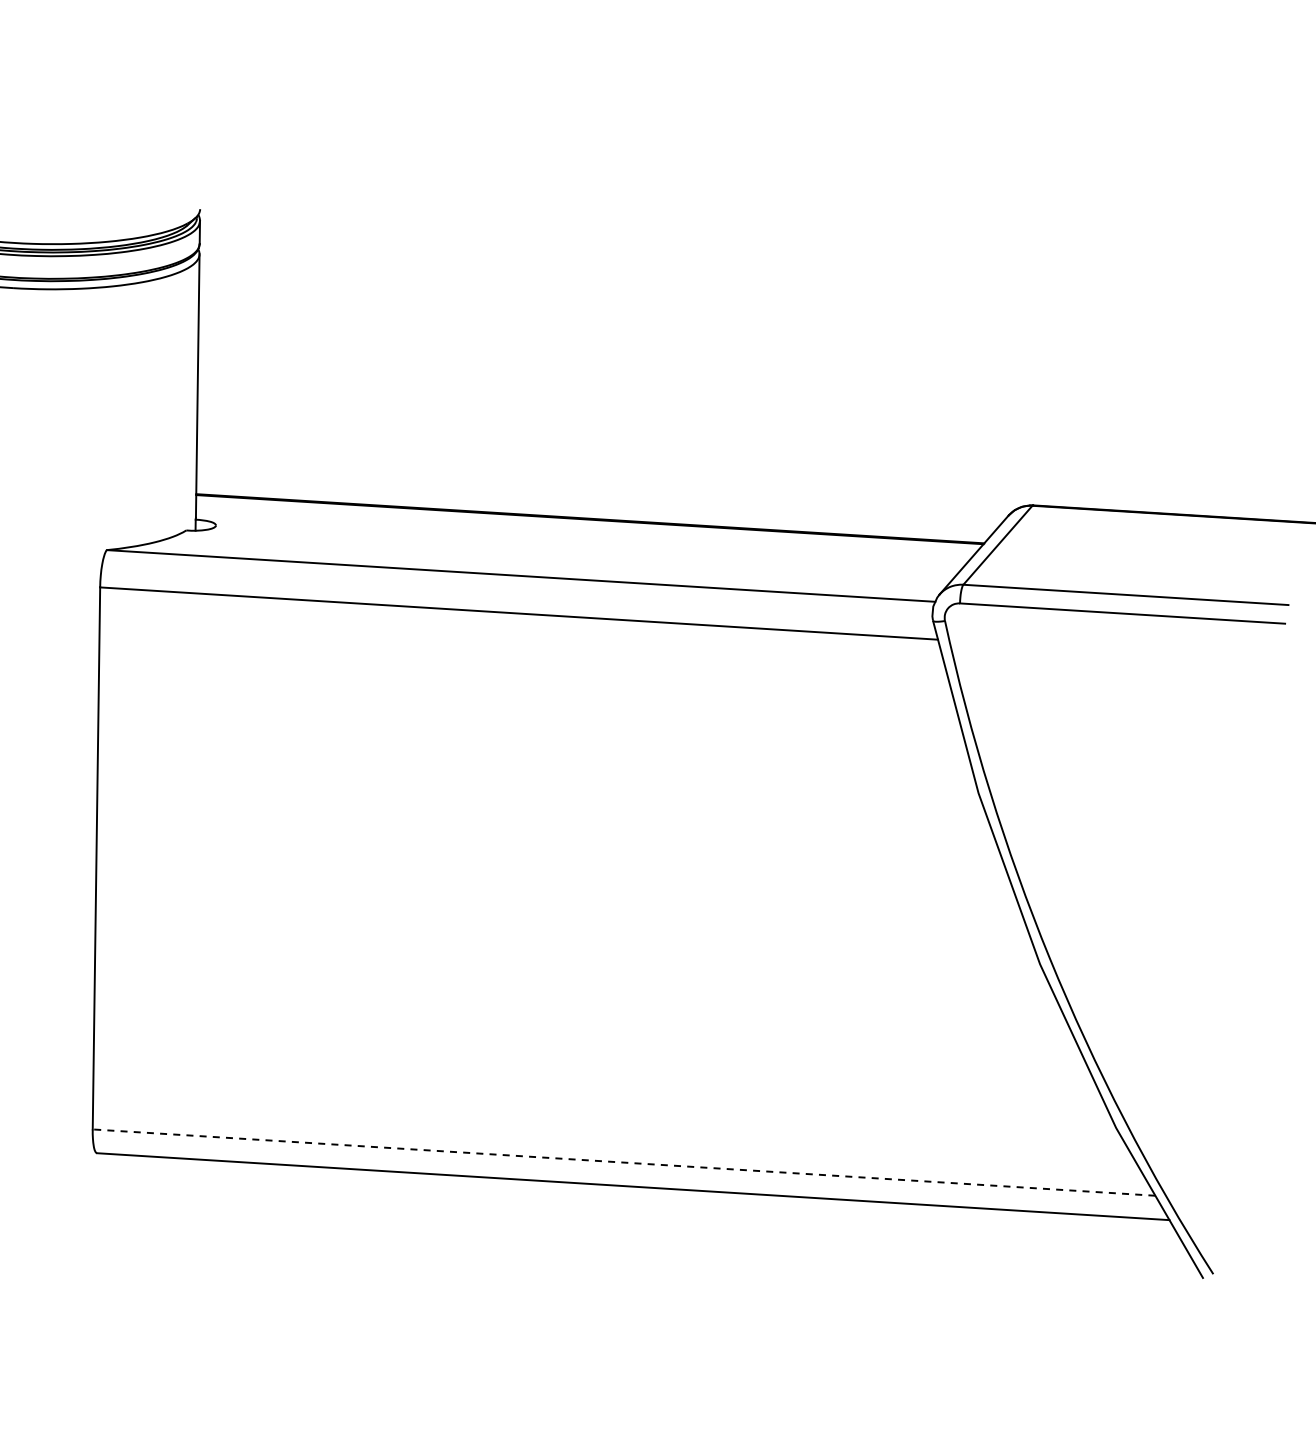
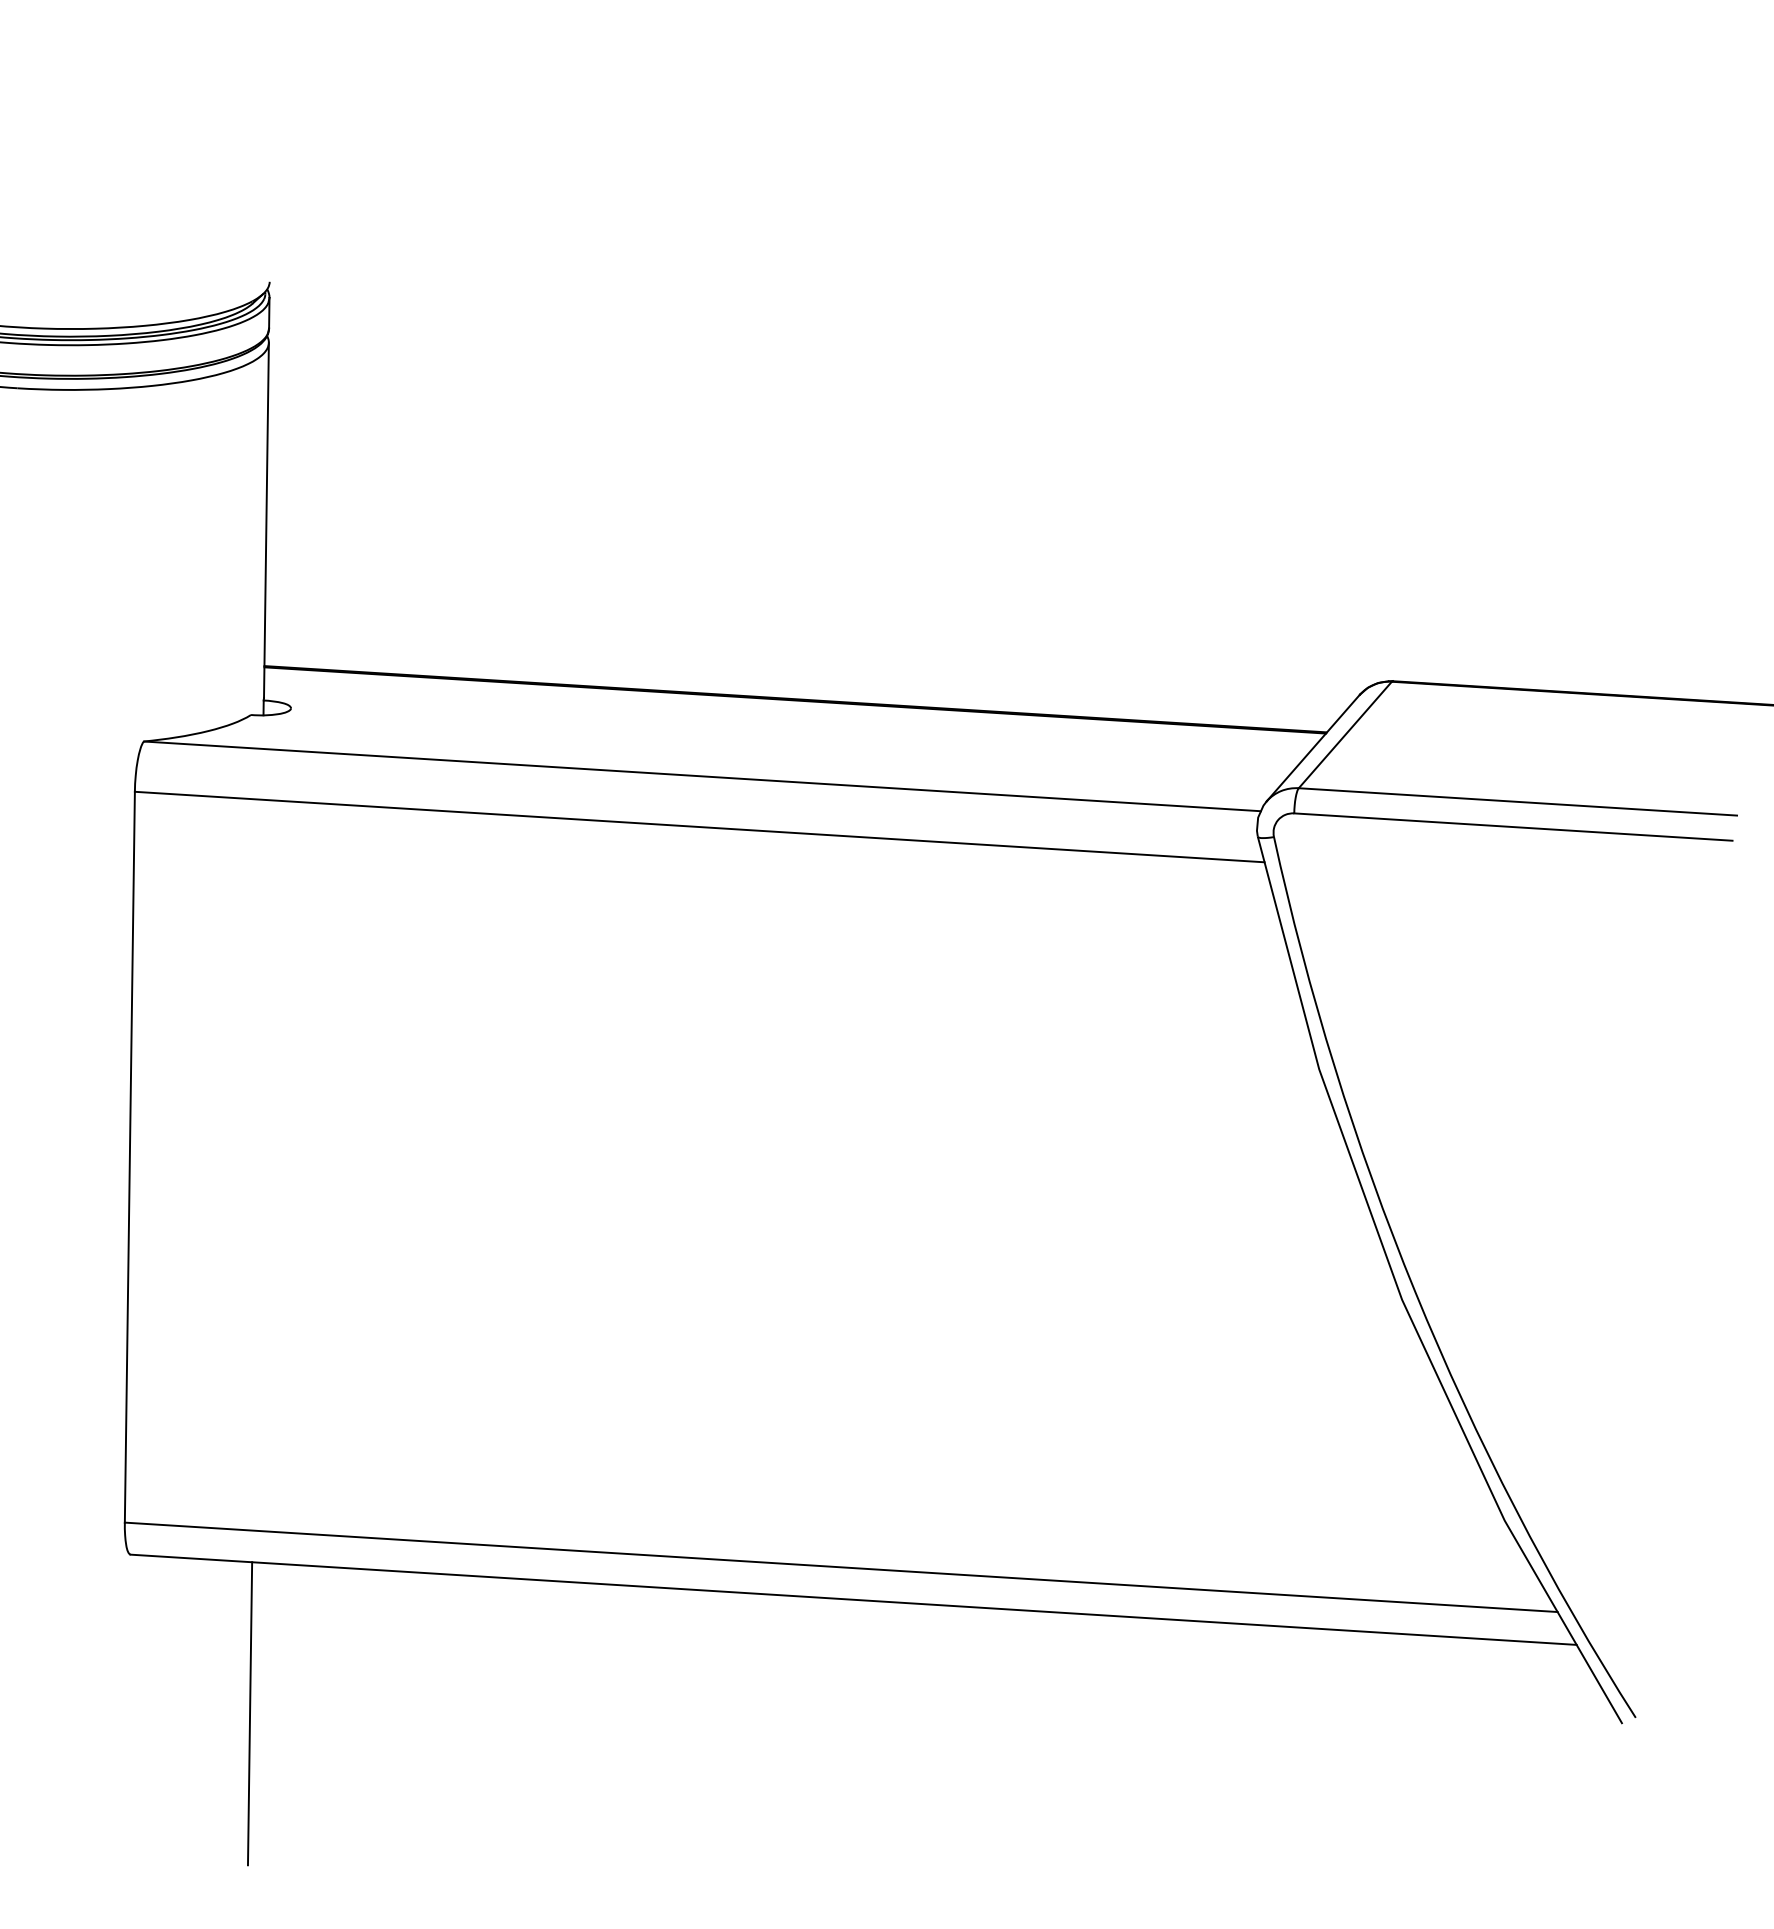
line: (623, 1162) -> (840, 1567), dashed -> solid
line: (185, 1270) -> (249, 1712), added

